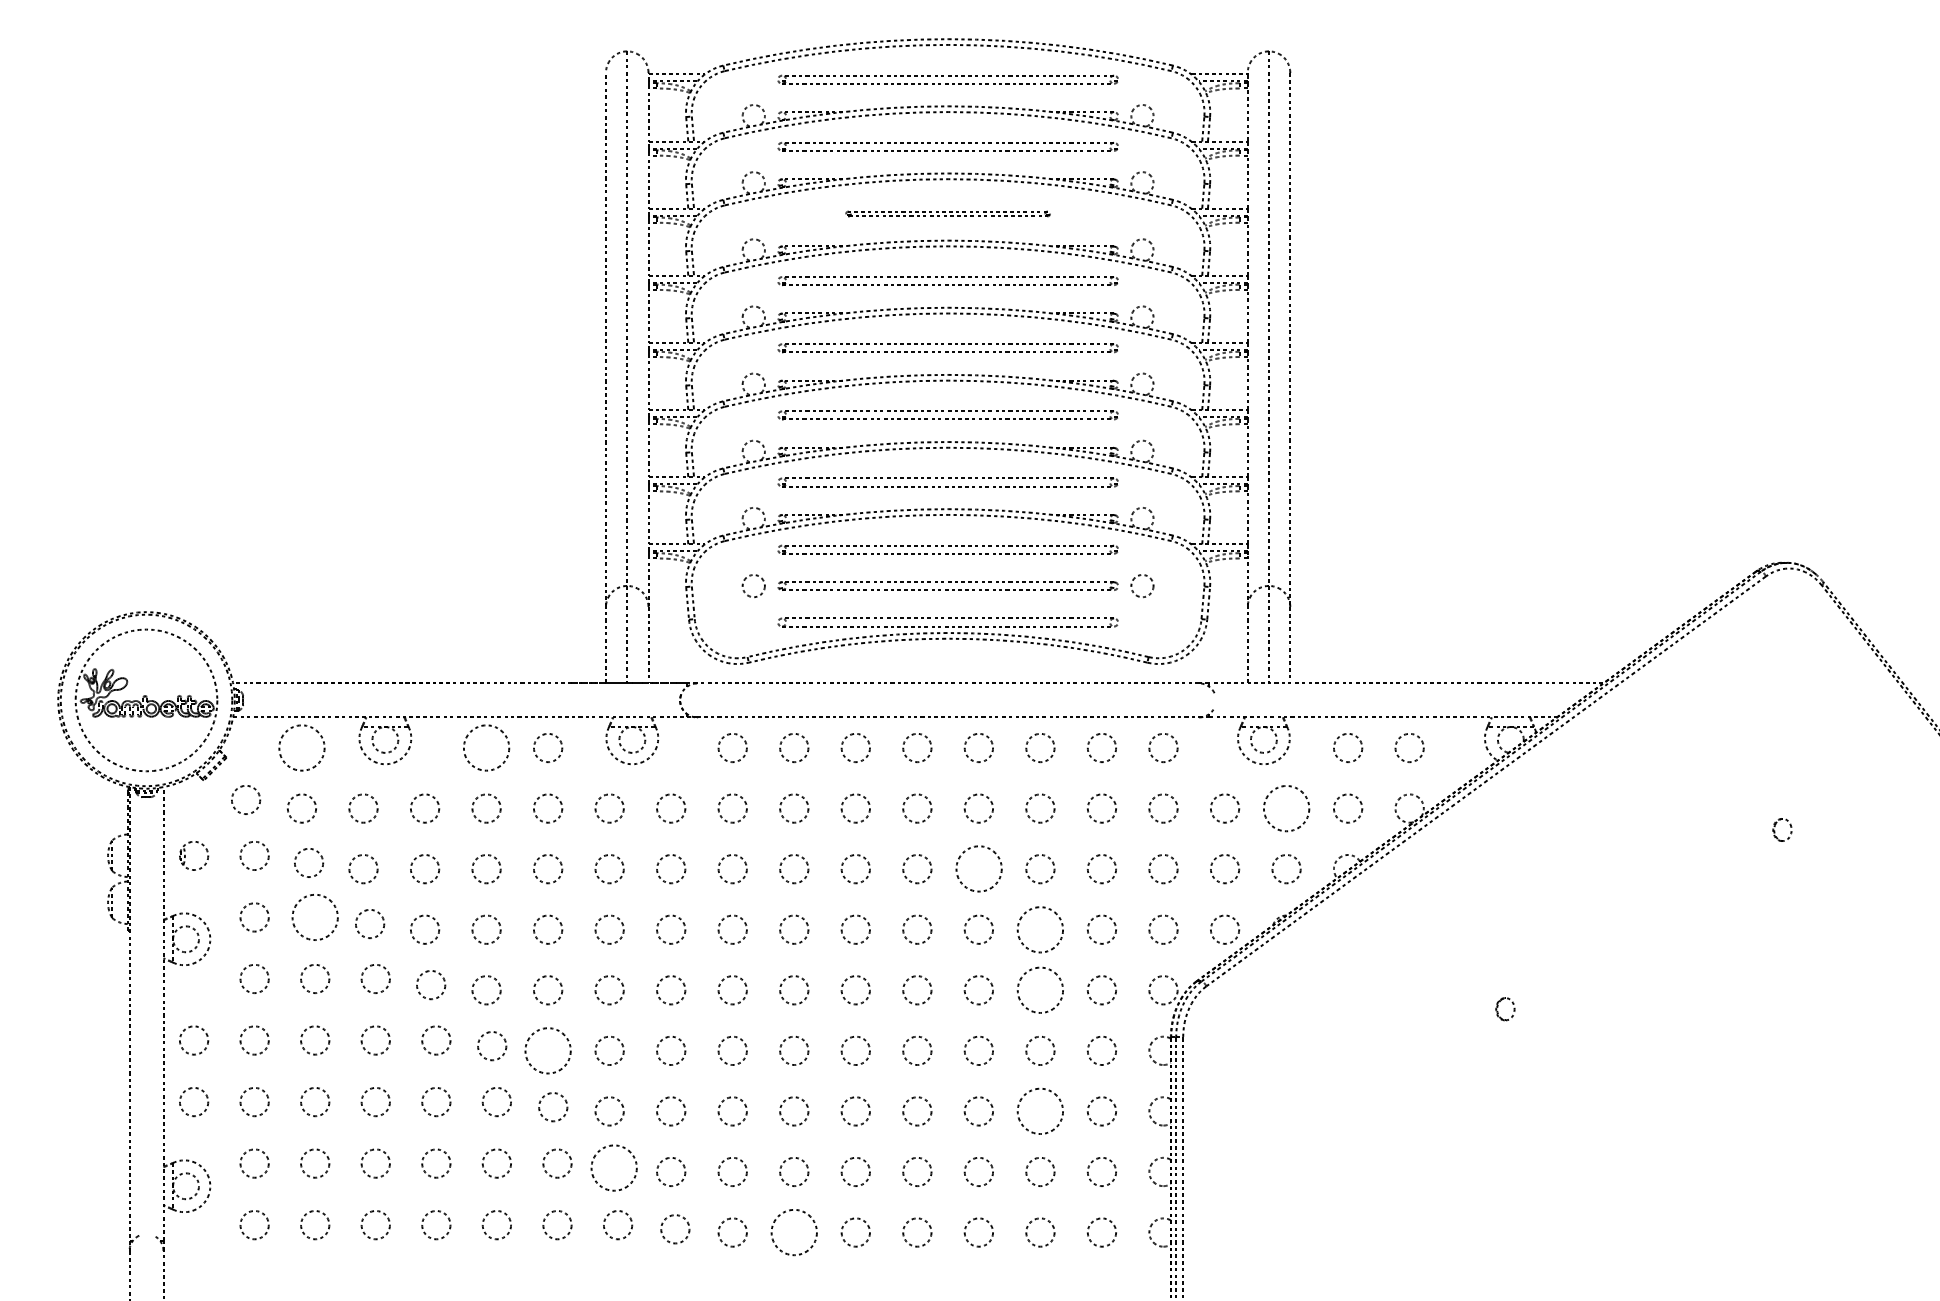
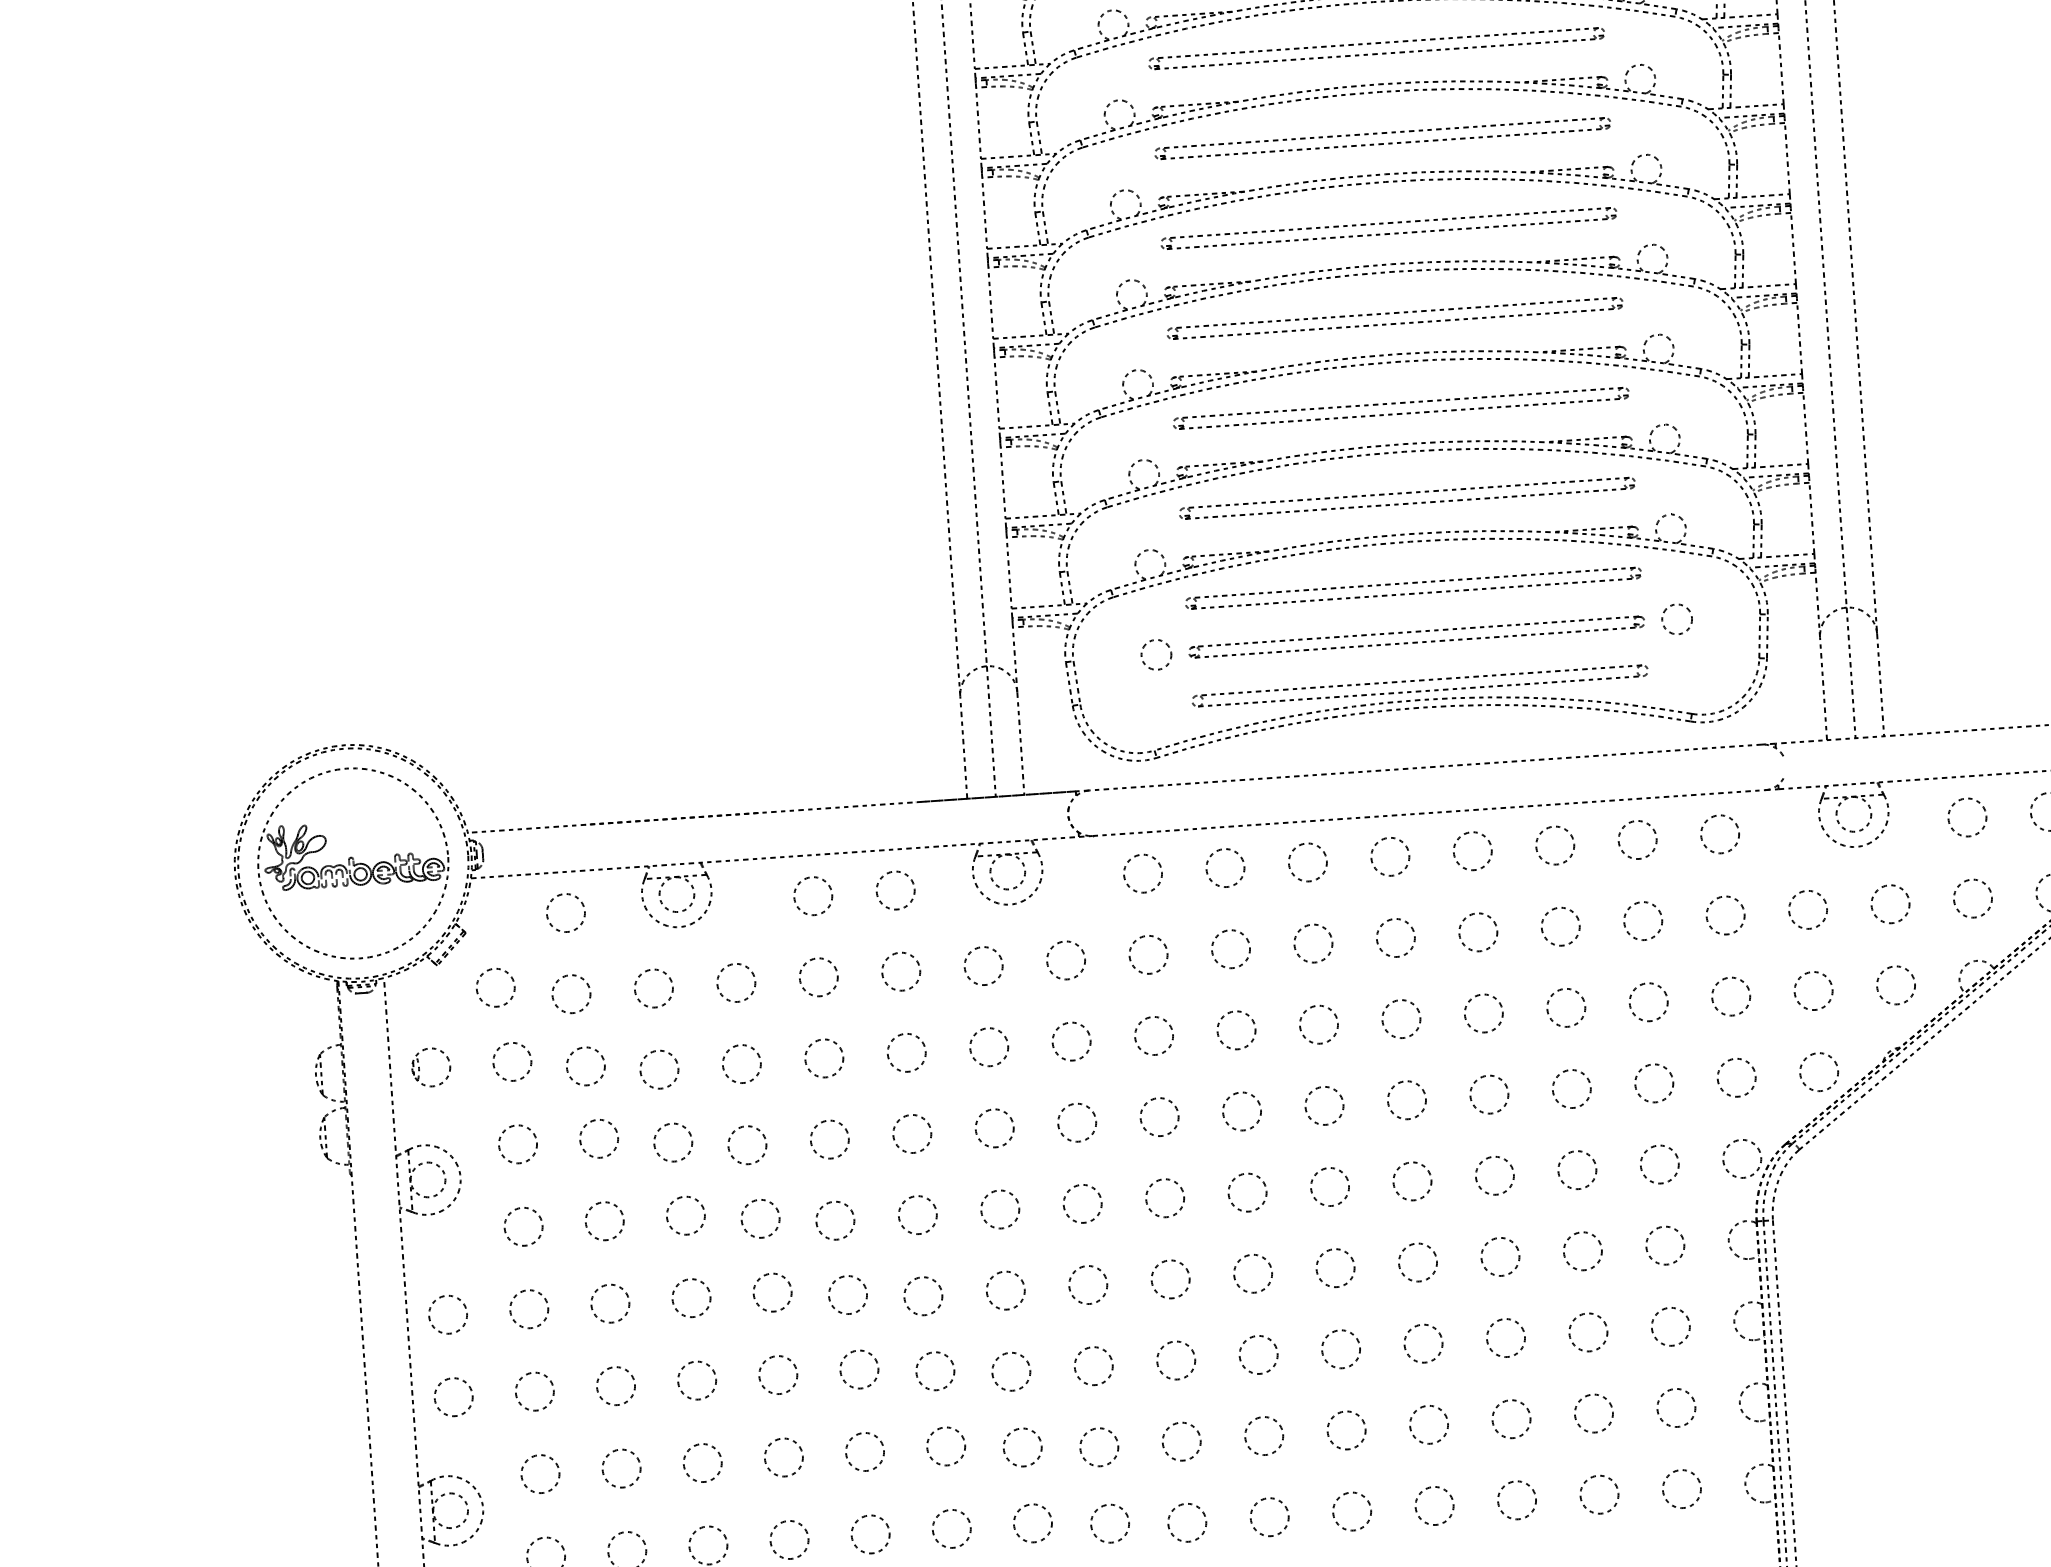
part: (947, 213) -> (1381, 138), size x1.67
circle: (301, 747) -> (565, 912), size x0.62
circle: (486, 747) -> (813, 895), size x0.62
circle: (1286, 808) -> (1890, 904), size x0.62
circle: (978, 869) -> (1483, 1014), size x0.62
circle: (315, 917) -> (599, 1138), size x0.62
circle: (1040, 929) -> (1571, 1088), size x0.62
circle: (1040, 990) -> (1577, 1170), size x0.62
circle: (547, 1050) -> (922, 1295), size x0.62
circle: (1040, 1111) -> (1588, 1332), size x0.62
circle: (614, 1168) -> (1023, 1447), size x0.62
circle: (794, 1232) -> (1270, 1517), size x0.62

